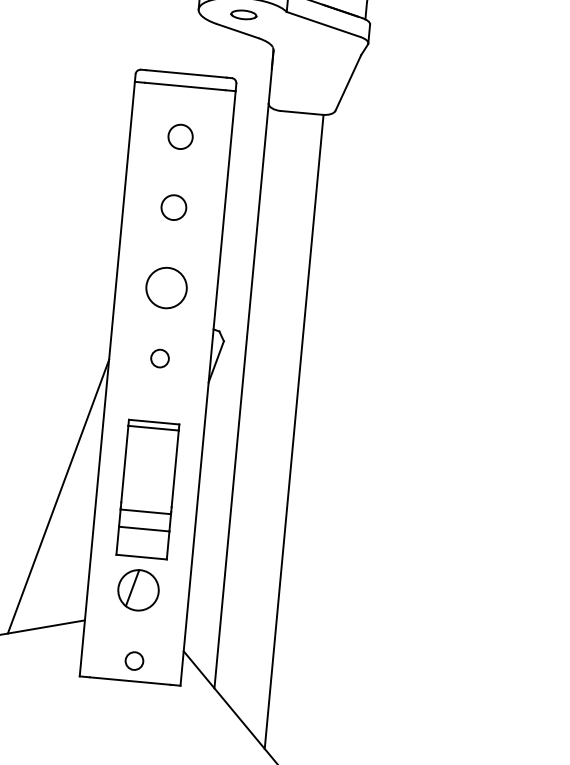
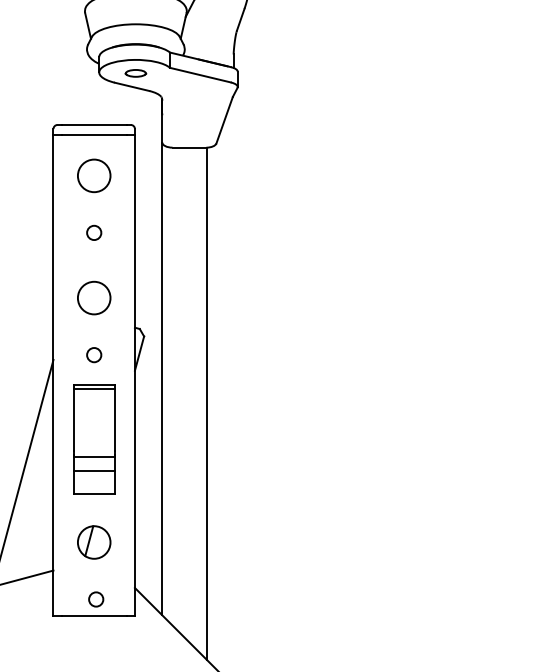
circle: (179, 136) -> (93, 175), size x1.67
circle: (174, 206) -> (94, 232), size x0.71
part: (148, 490) -> (94, 439), moved

